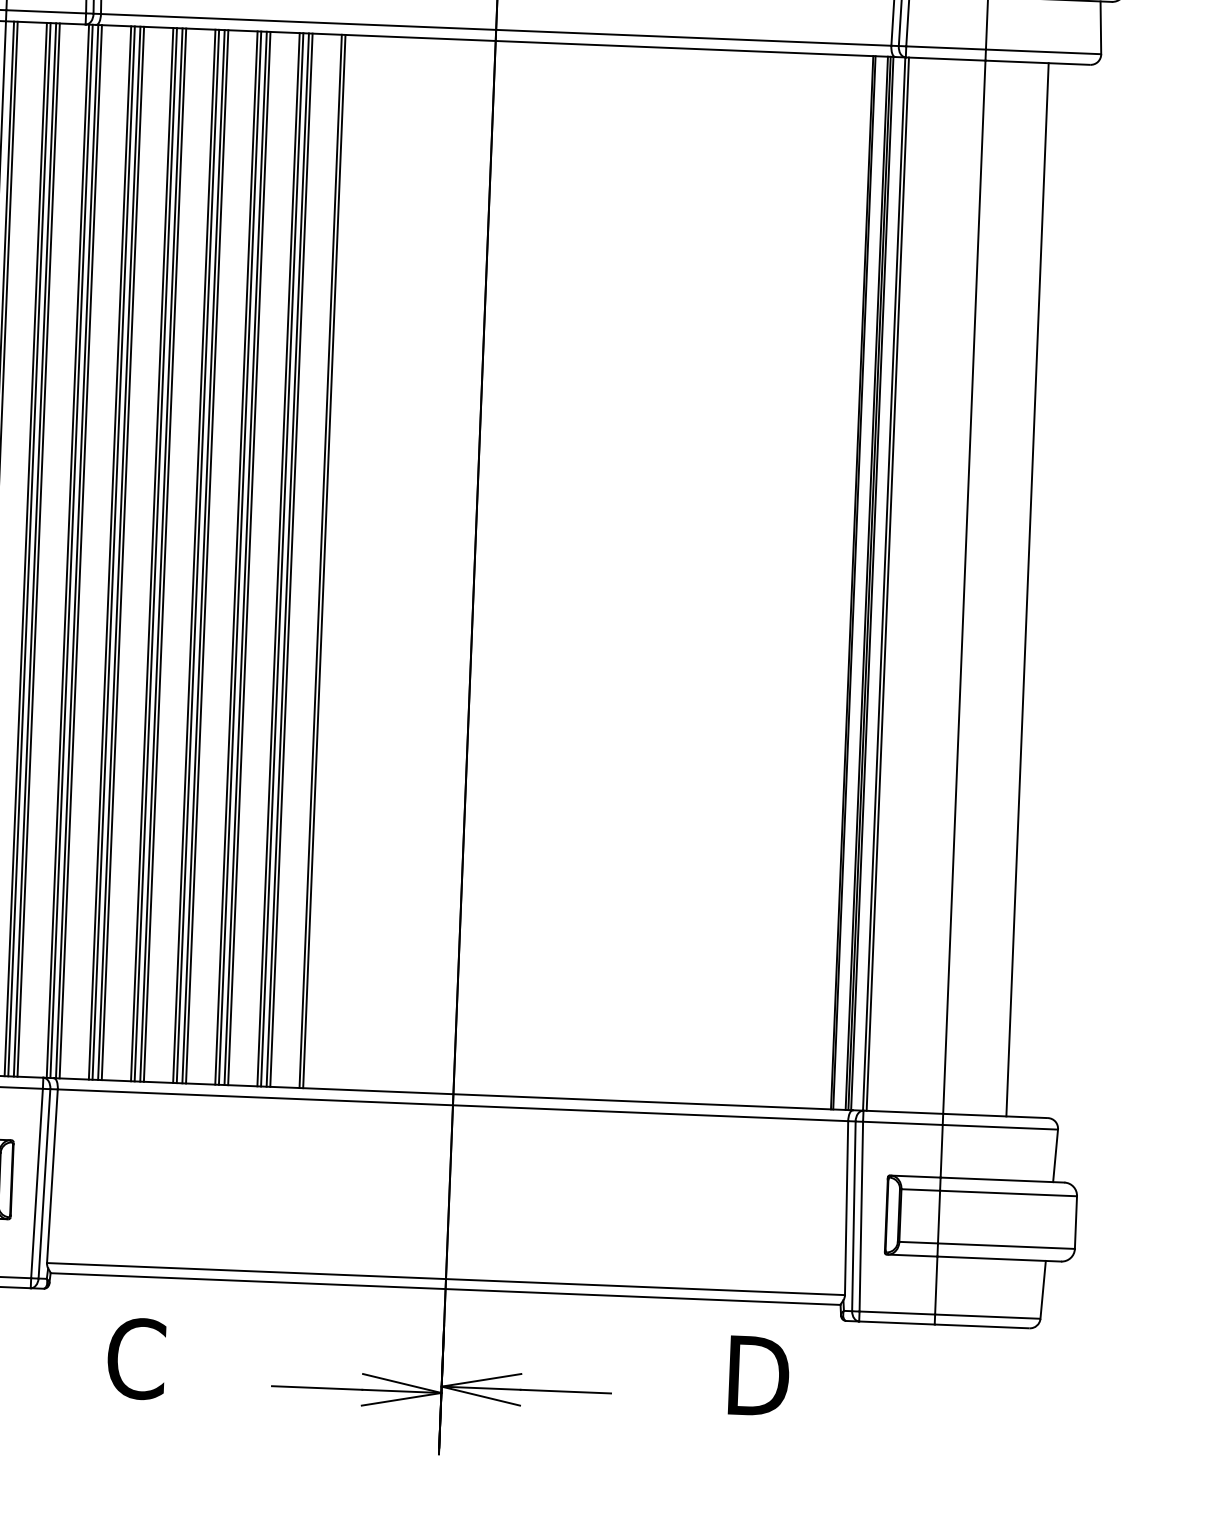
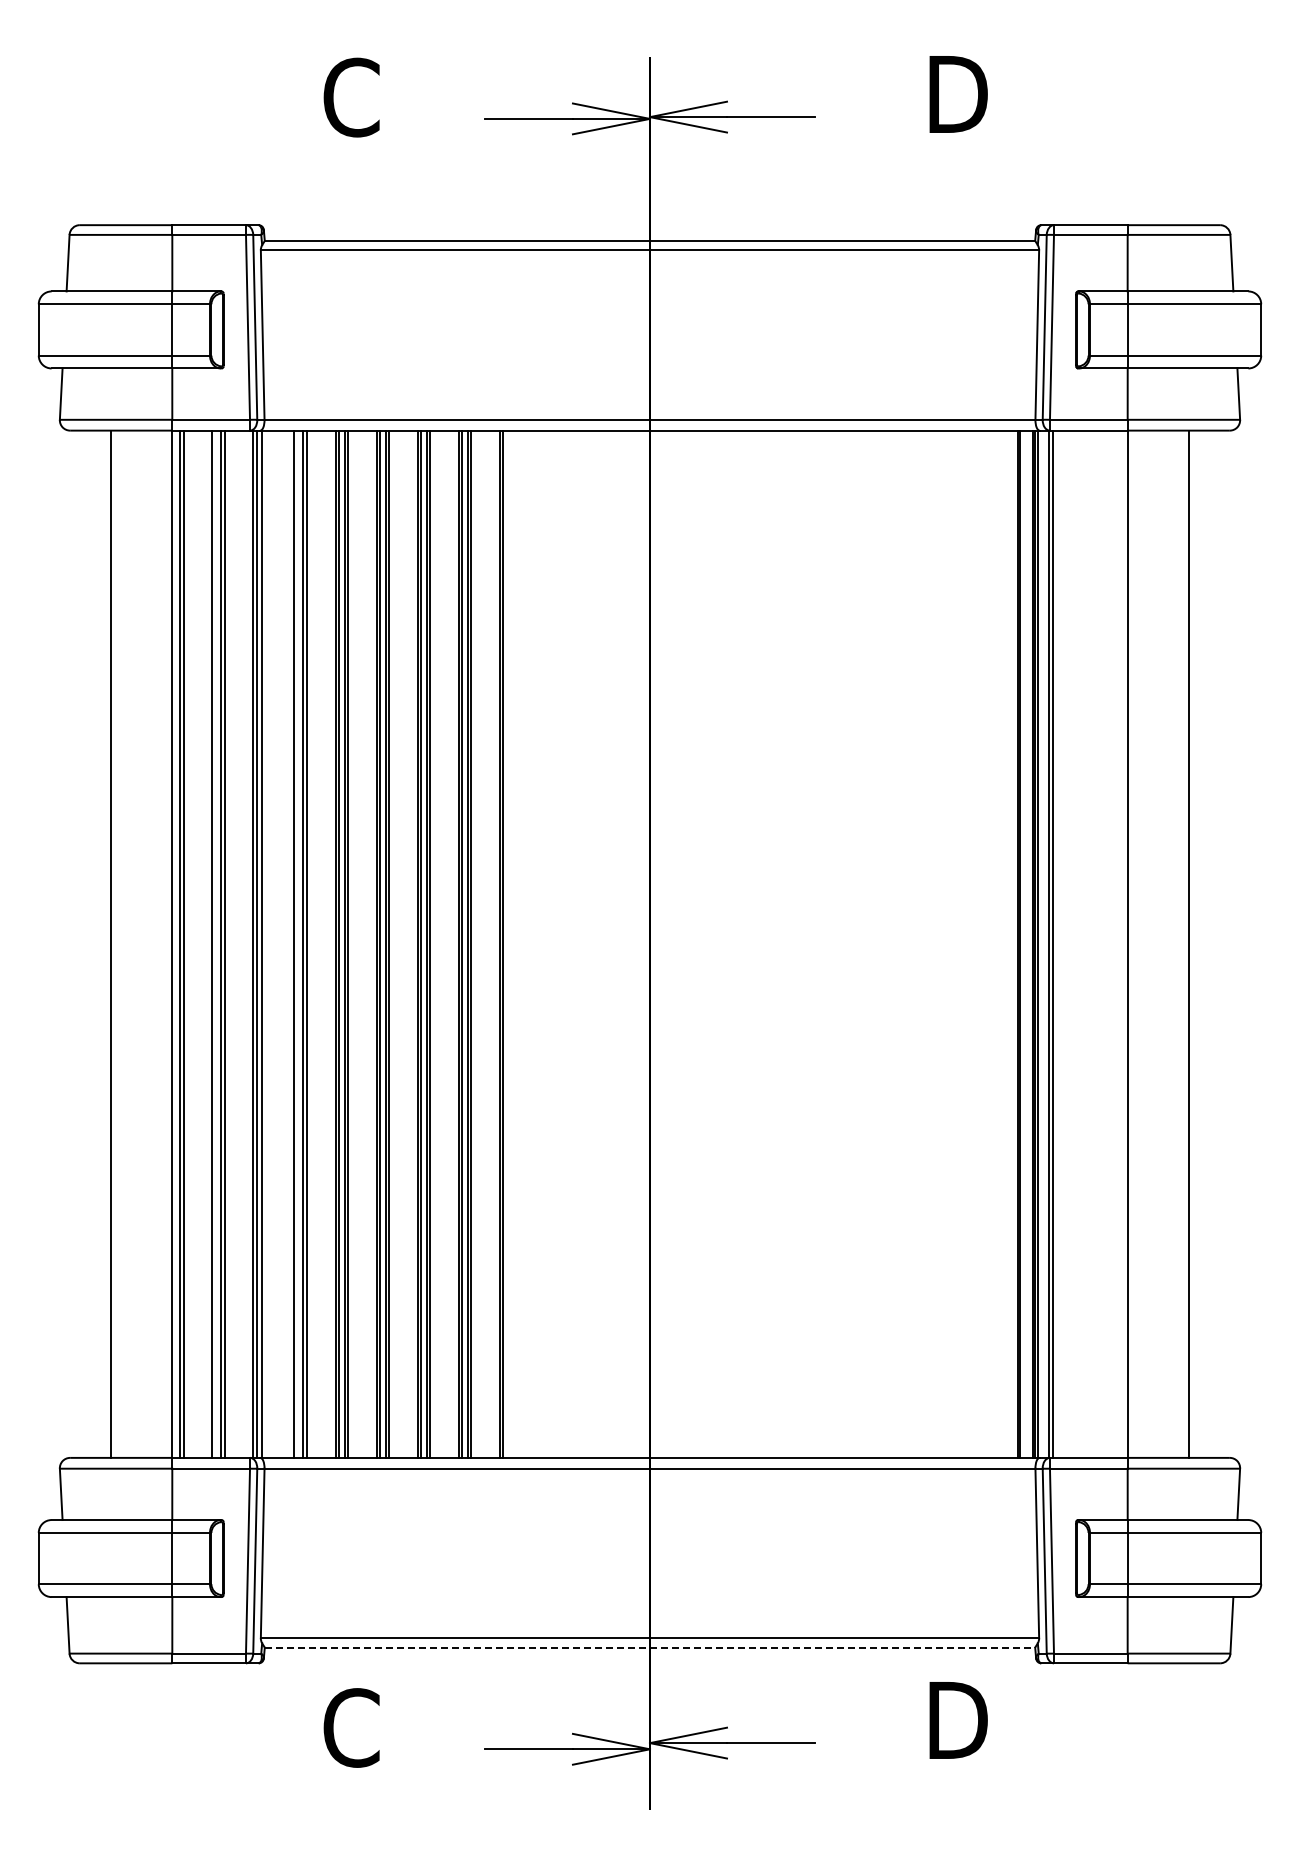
line: (29, 548) -> (215, 943), removed
line: (80, 550) -> (265, 943), removed
line: (114, 552) -> (298, 943), removed
line: (446, 1288) -> (650, 1647), solid -> dashed

